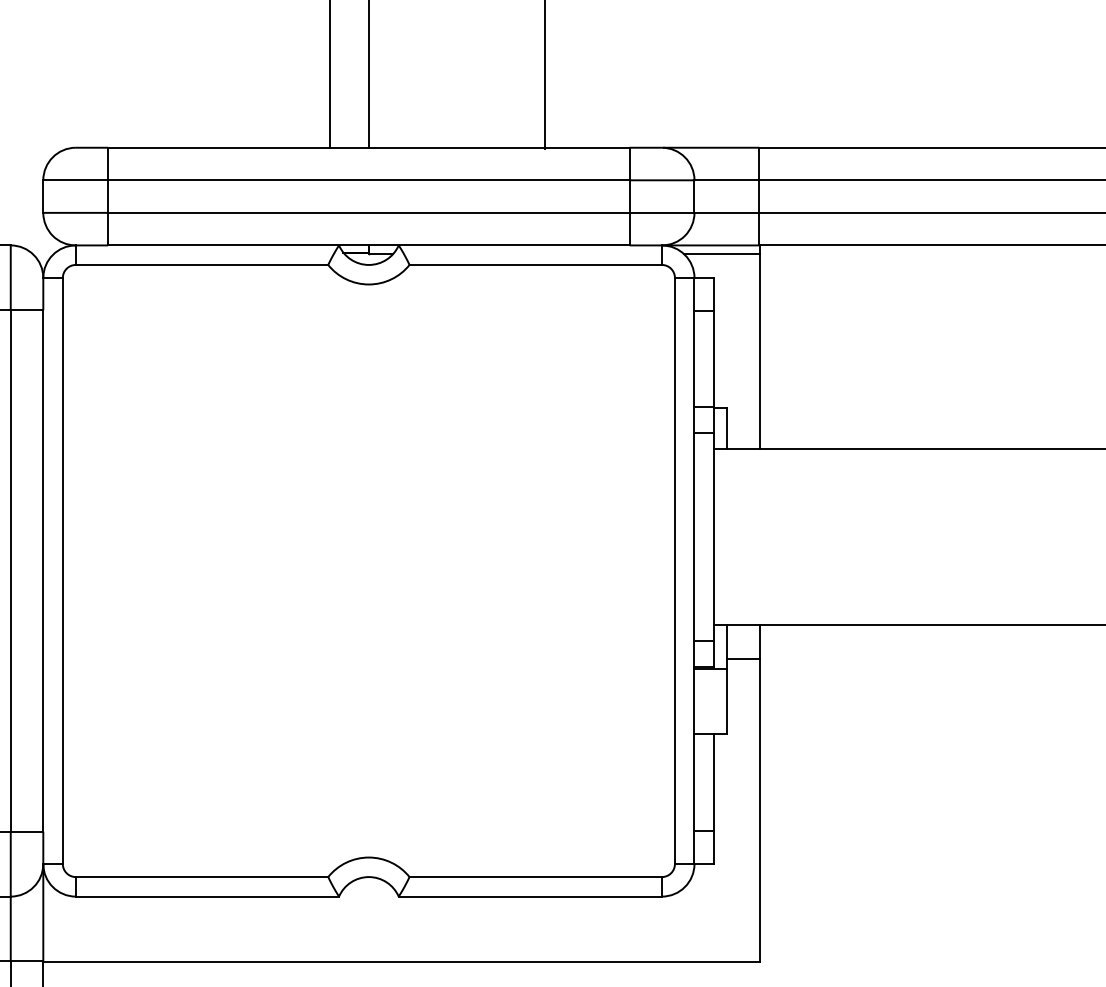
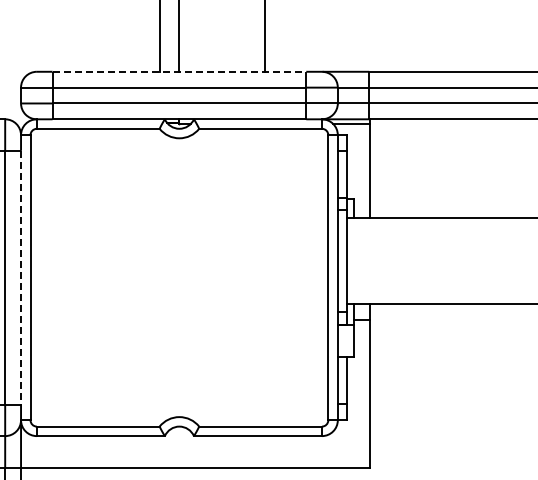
line: (369, 147) -> (179, 71), solid -> dashed
line: (44, 570) -> (21, 277), solid -> dashed

